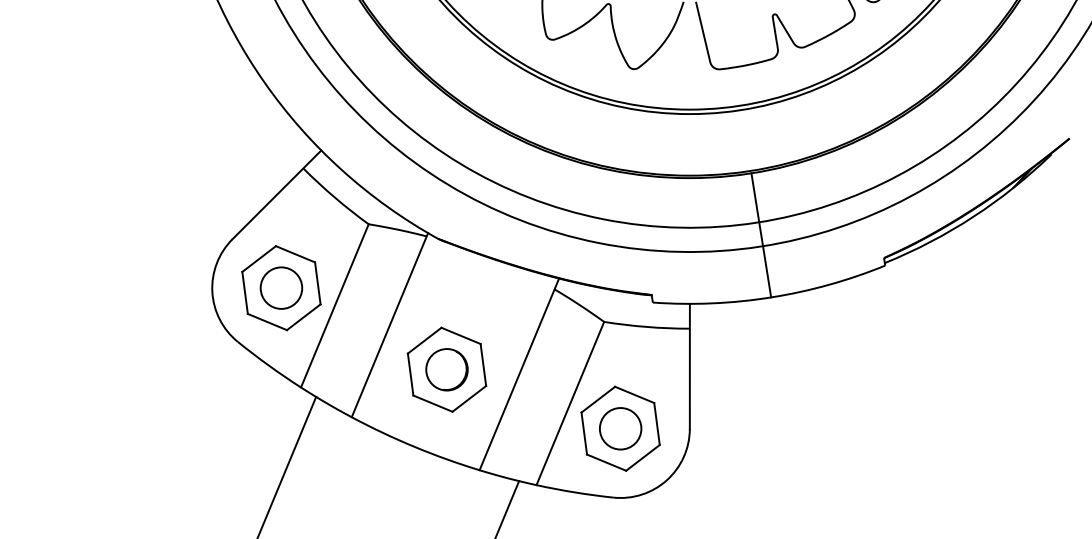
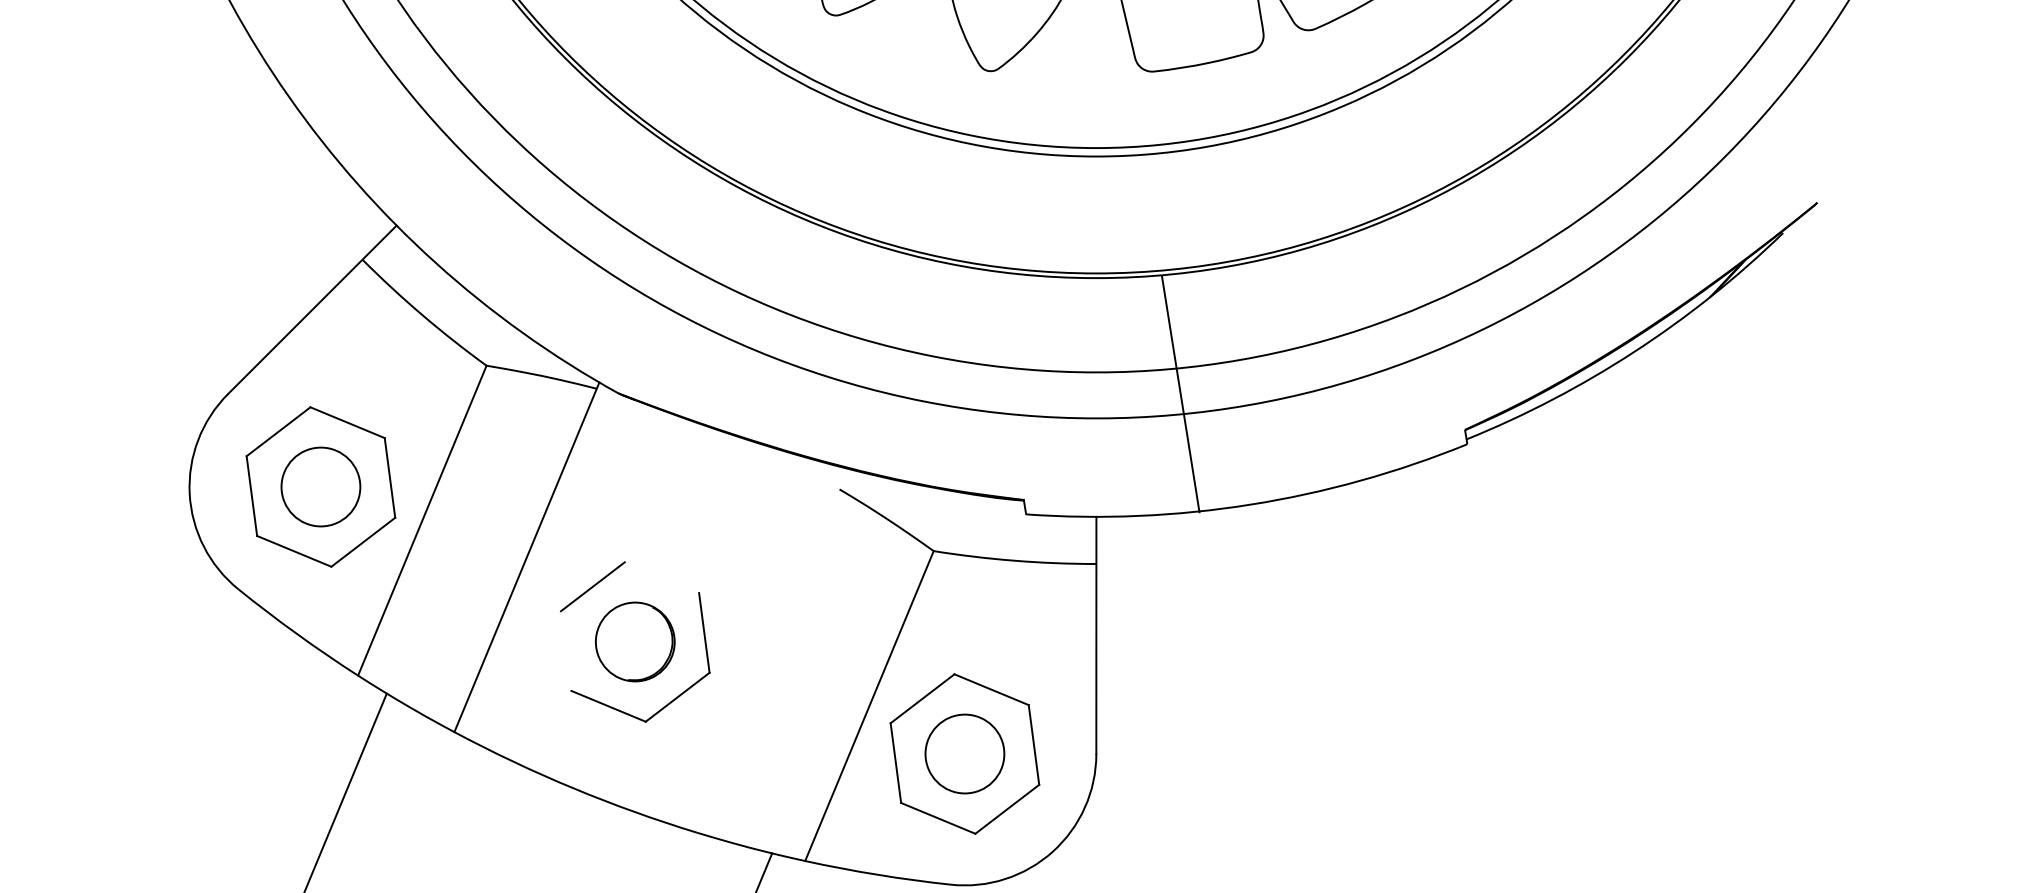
line: (761, 235) -> (1181, 394), moved
line: (460, 335) -> (660, 576), removed
line: (410, 374) -> (565, 650), removed
line: (519, 374) -> (772, 650), removed

